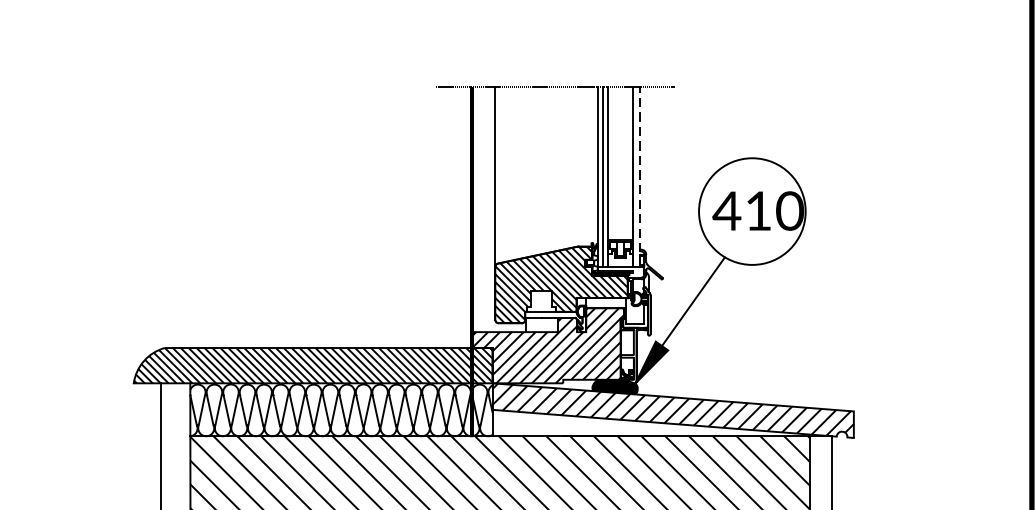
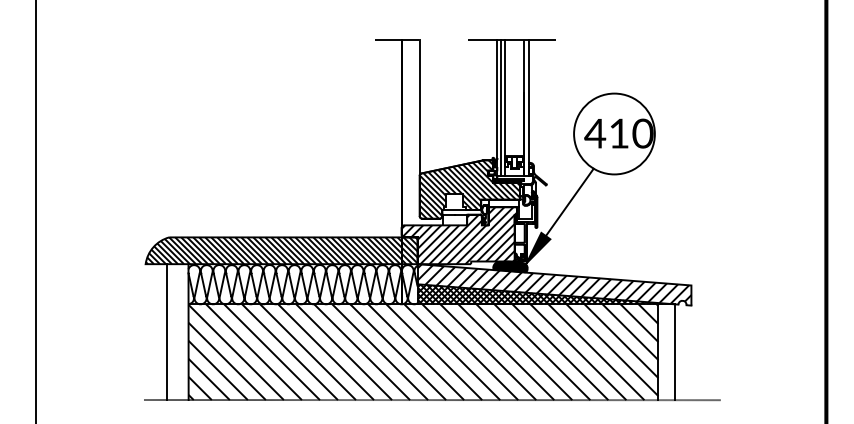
line: (640, 176) -> (529, 107), dashed -> solid
hatch: (660, 423) -> (544, 294), added

